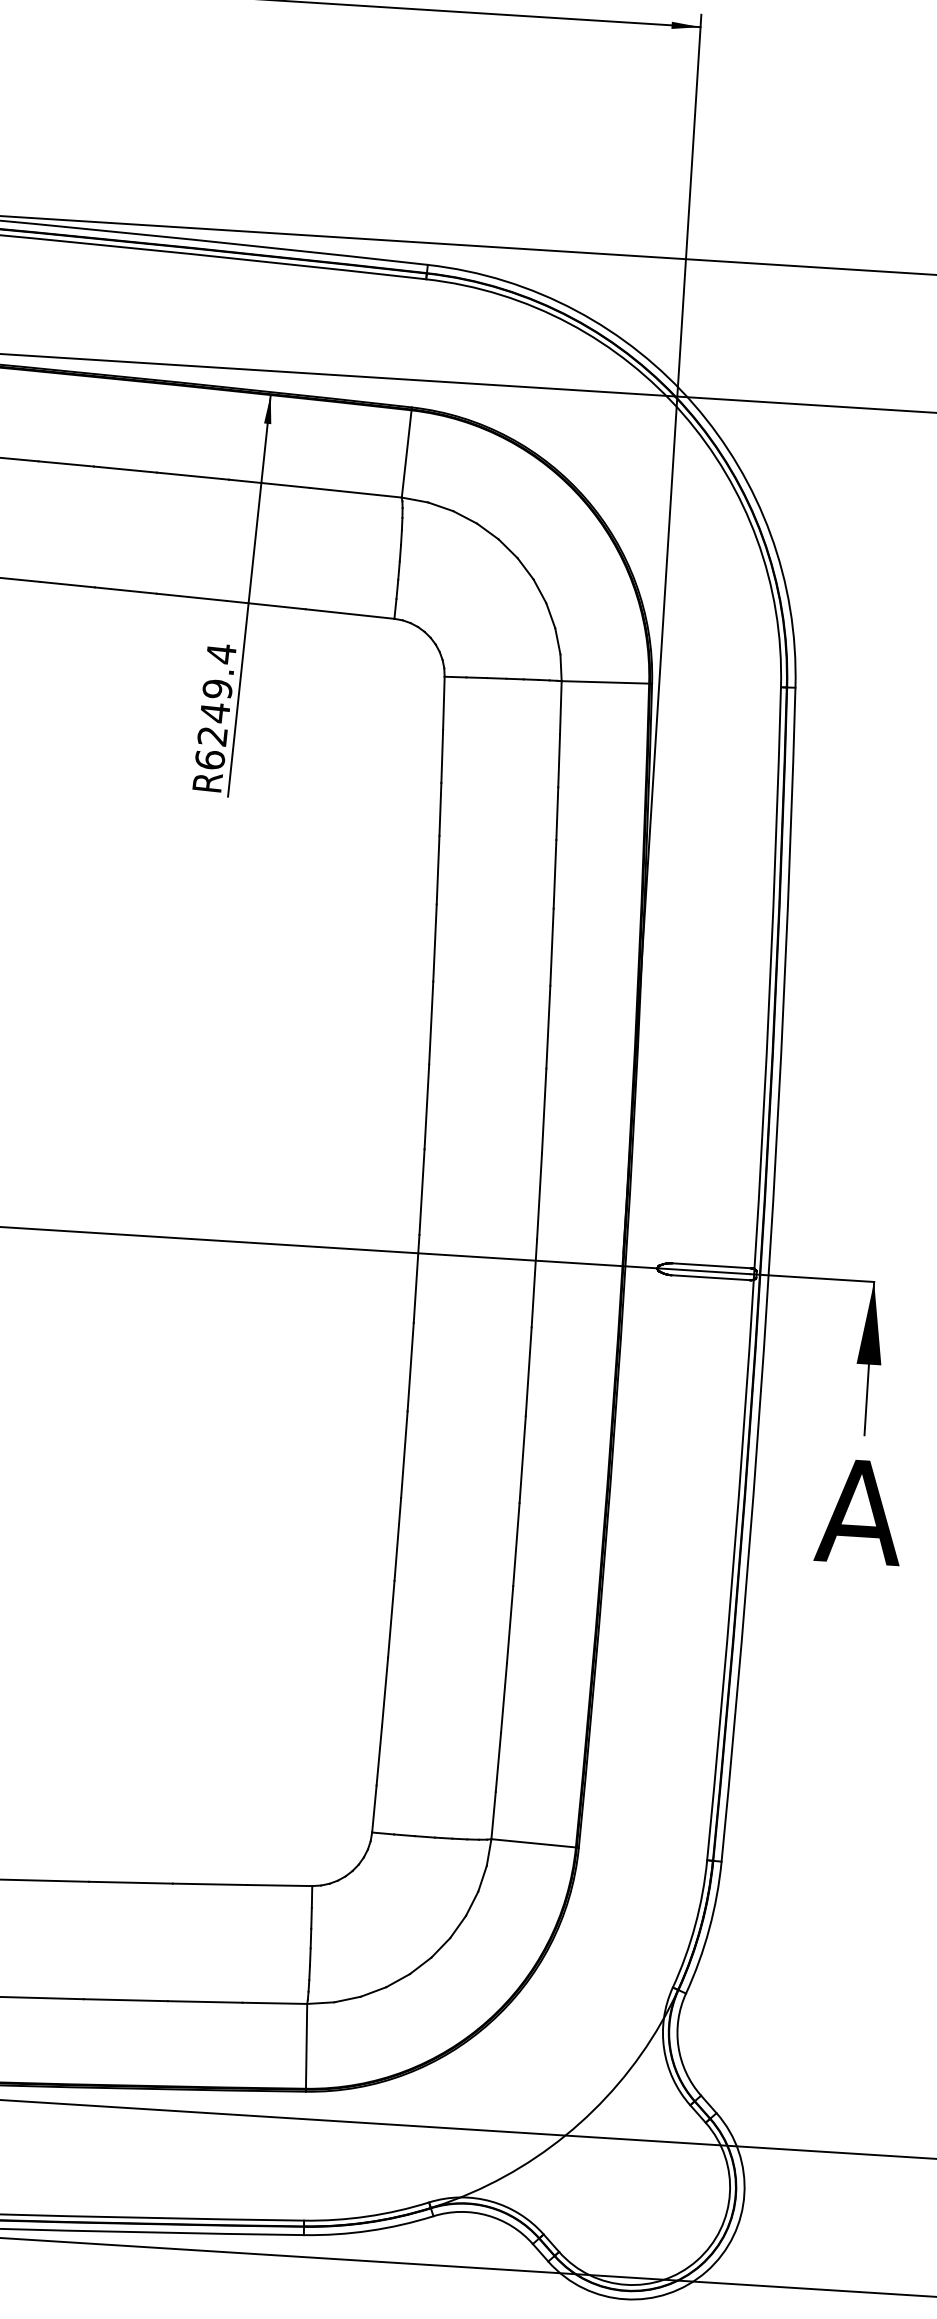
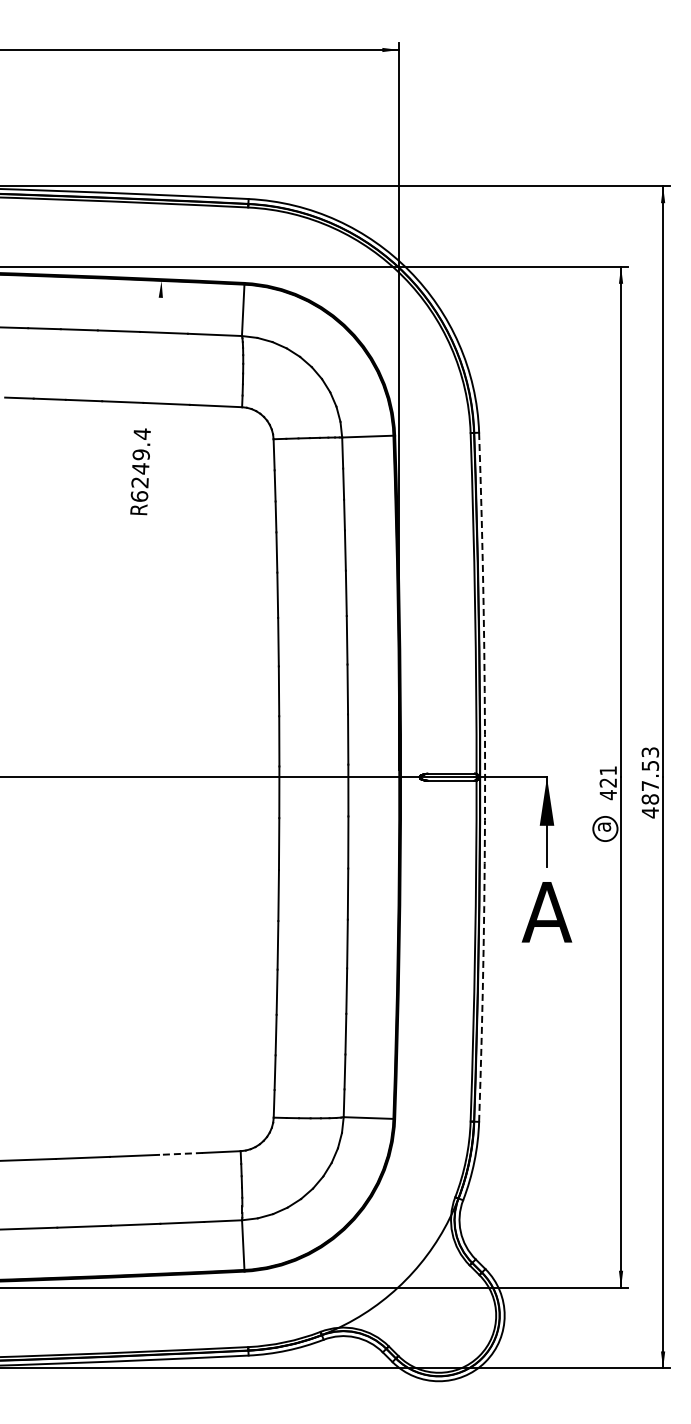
line: (249, 594) -> (156, 398), removed
arc: (769, 1275) -> (485, 777), solid -> dashed
line: (209, 1883) -> (180, 1153), solid -> dashed

